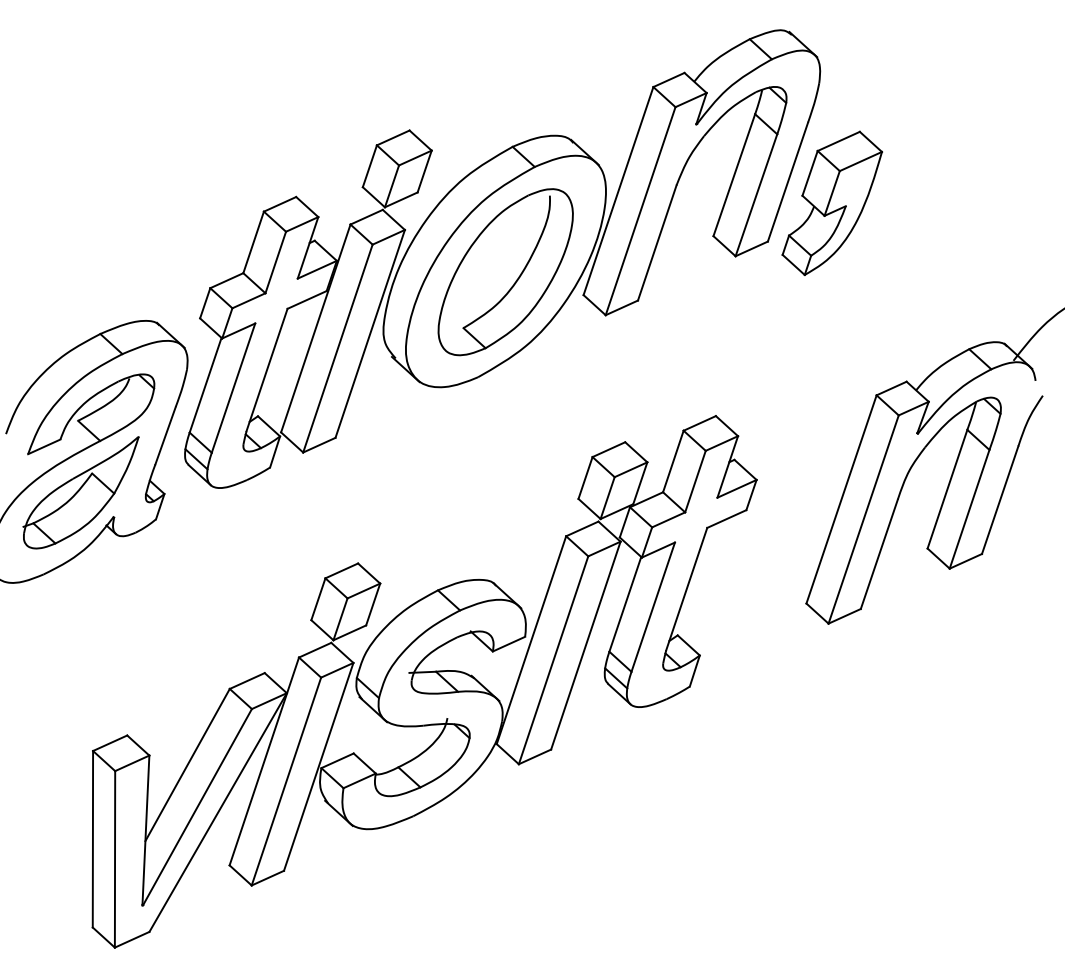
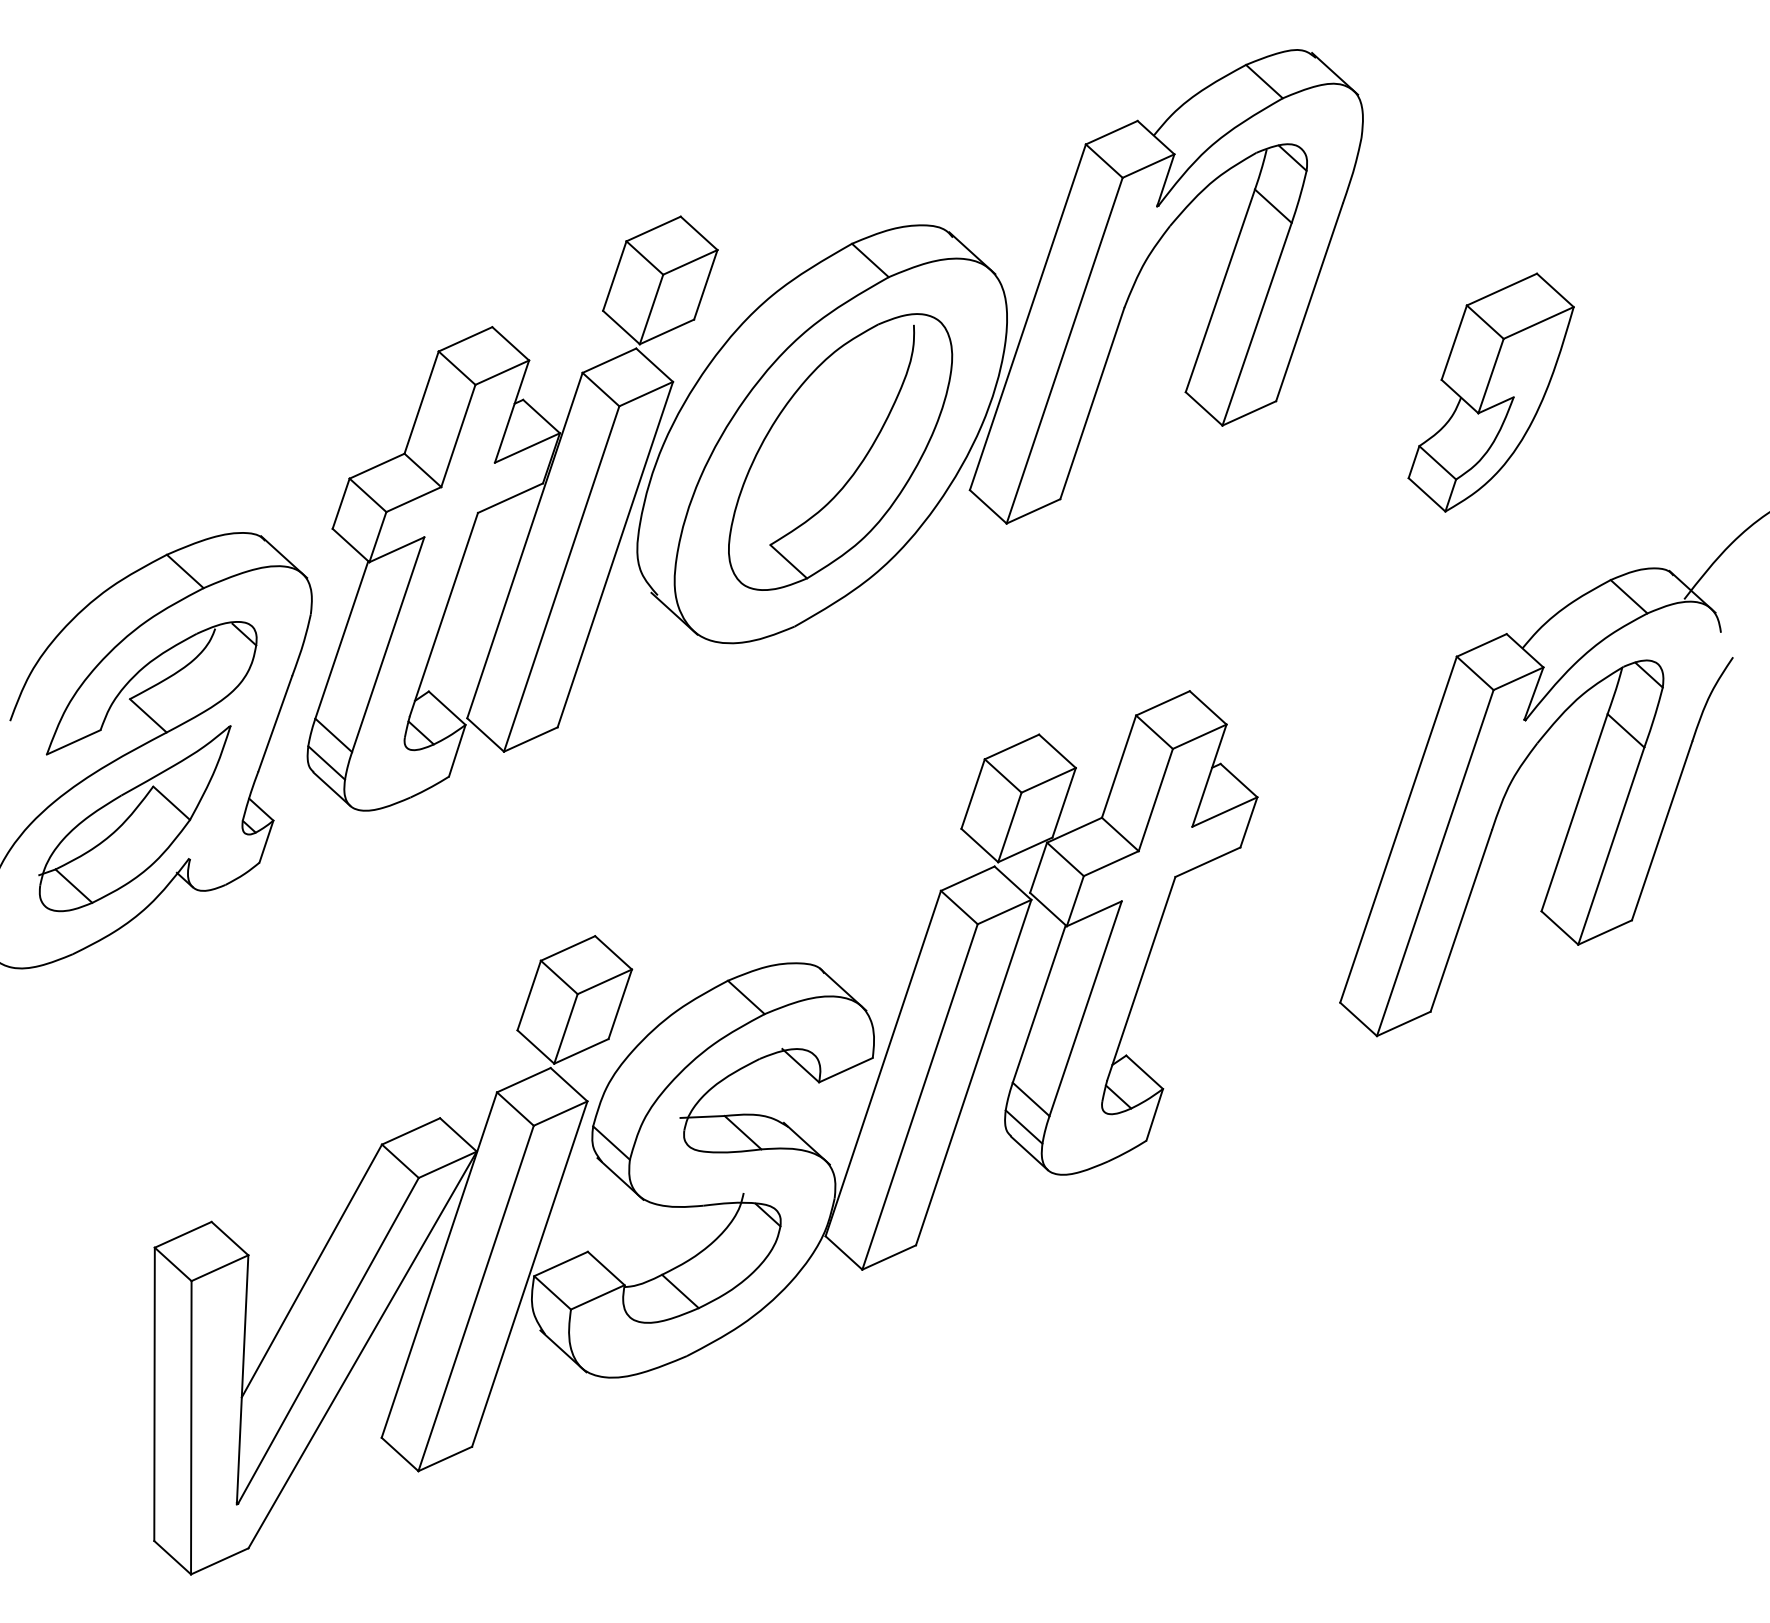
part: (831, 203) -> (1489, 392), moved

